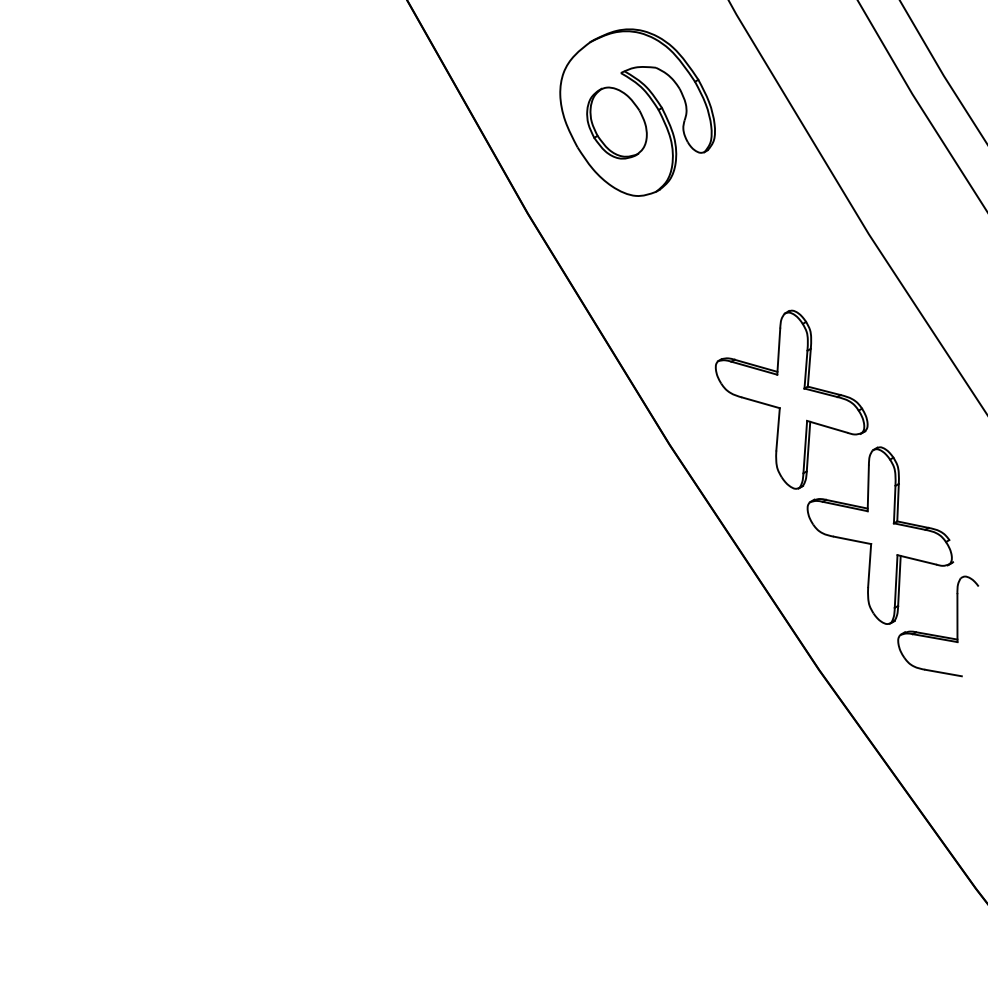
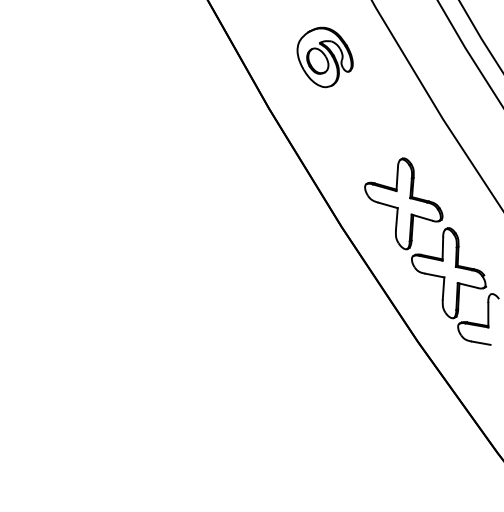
part: (636, 112) -> (324, 57), size x0.7

